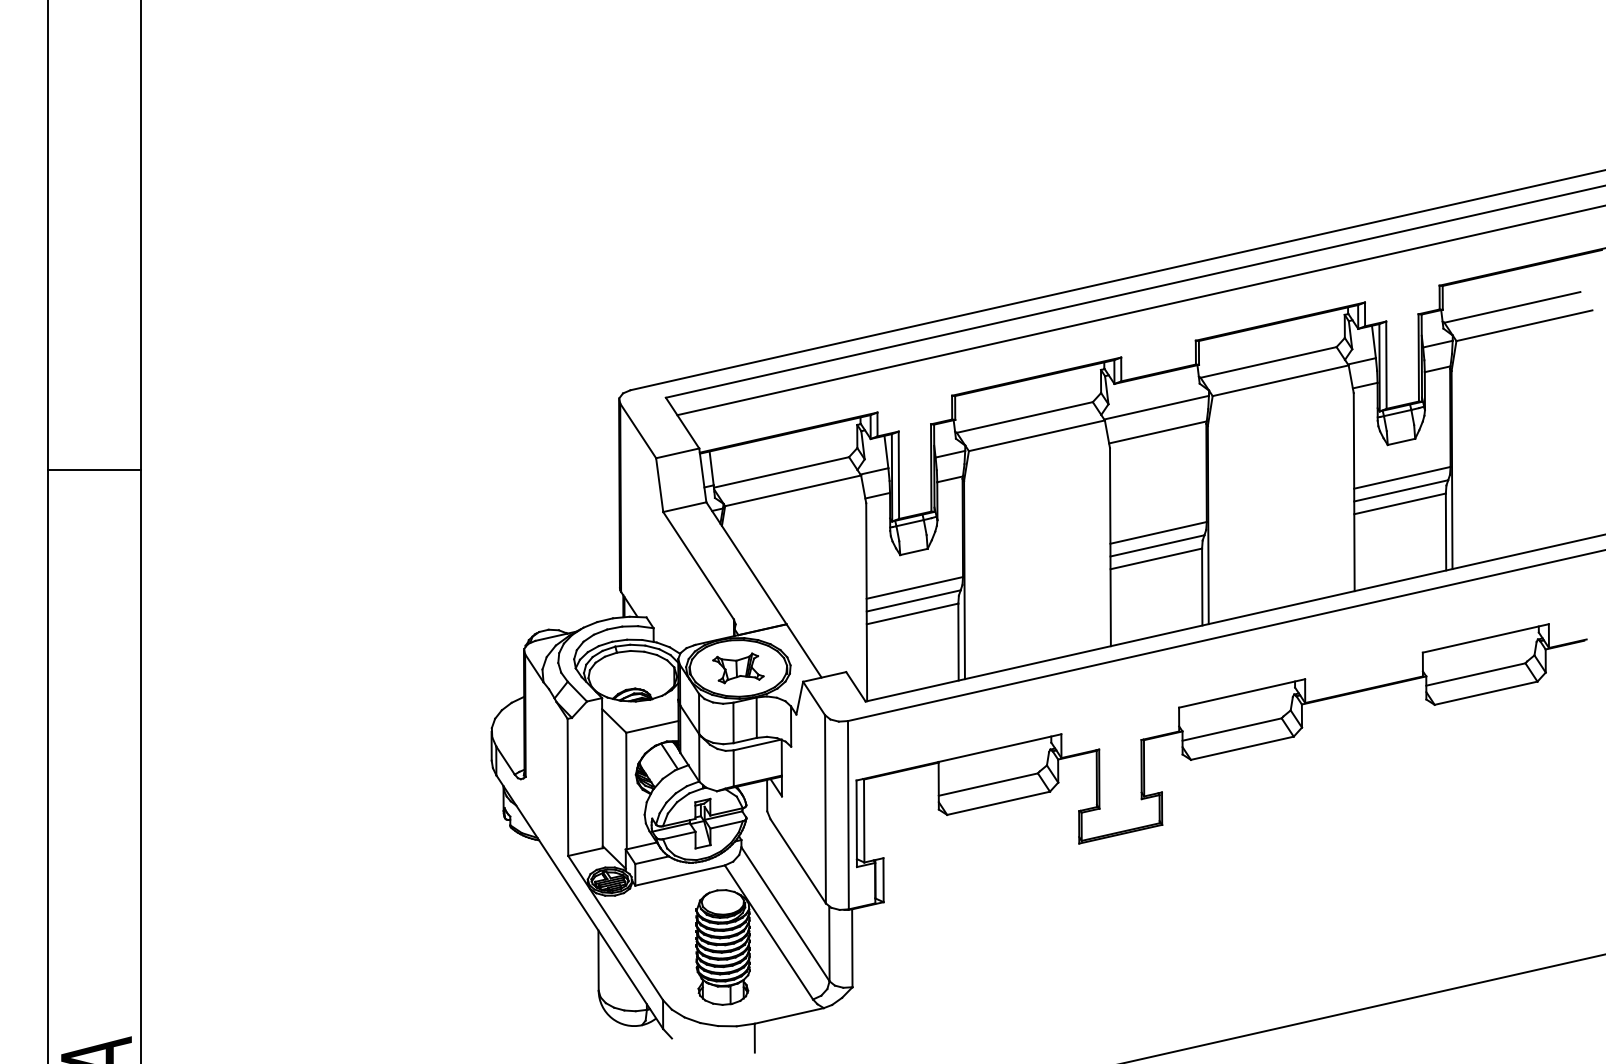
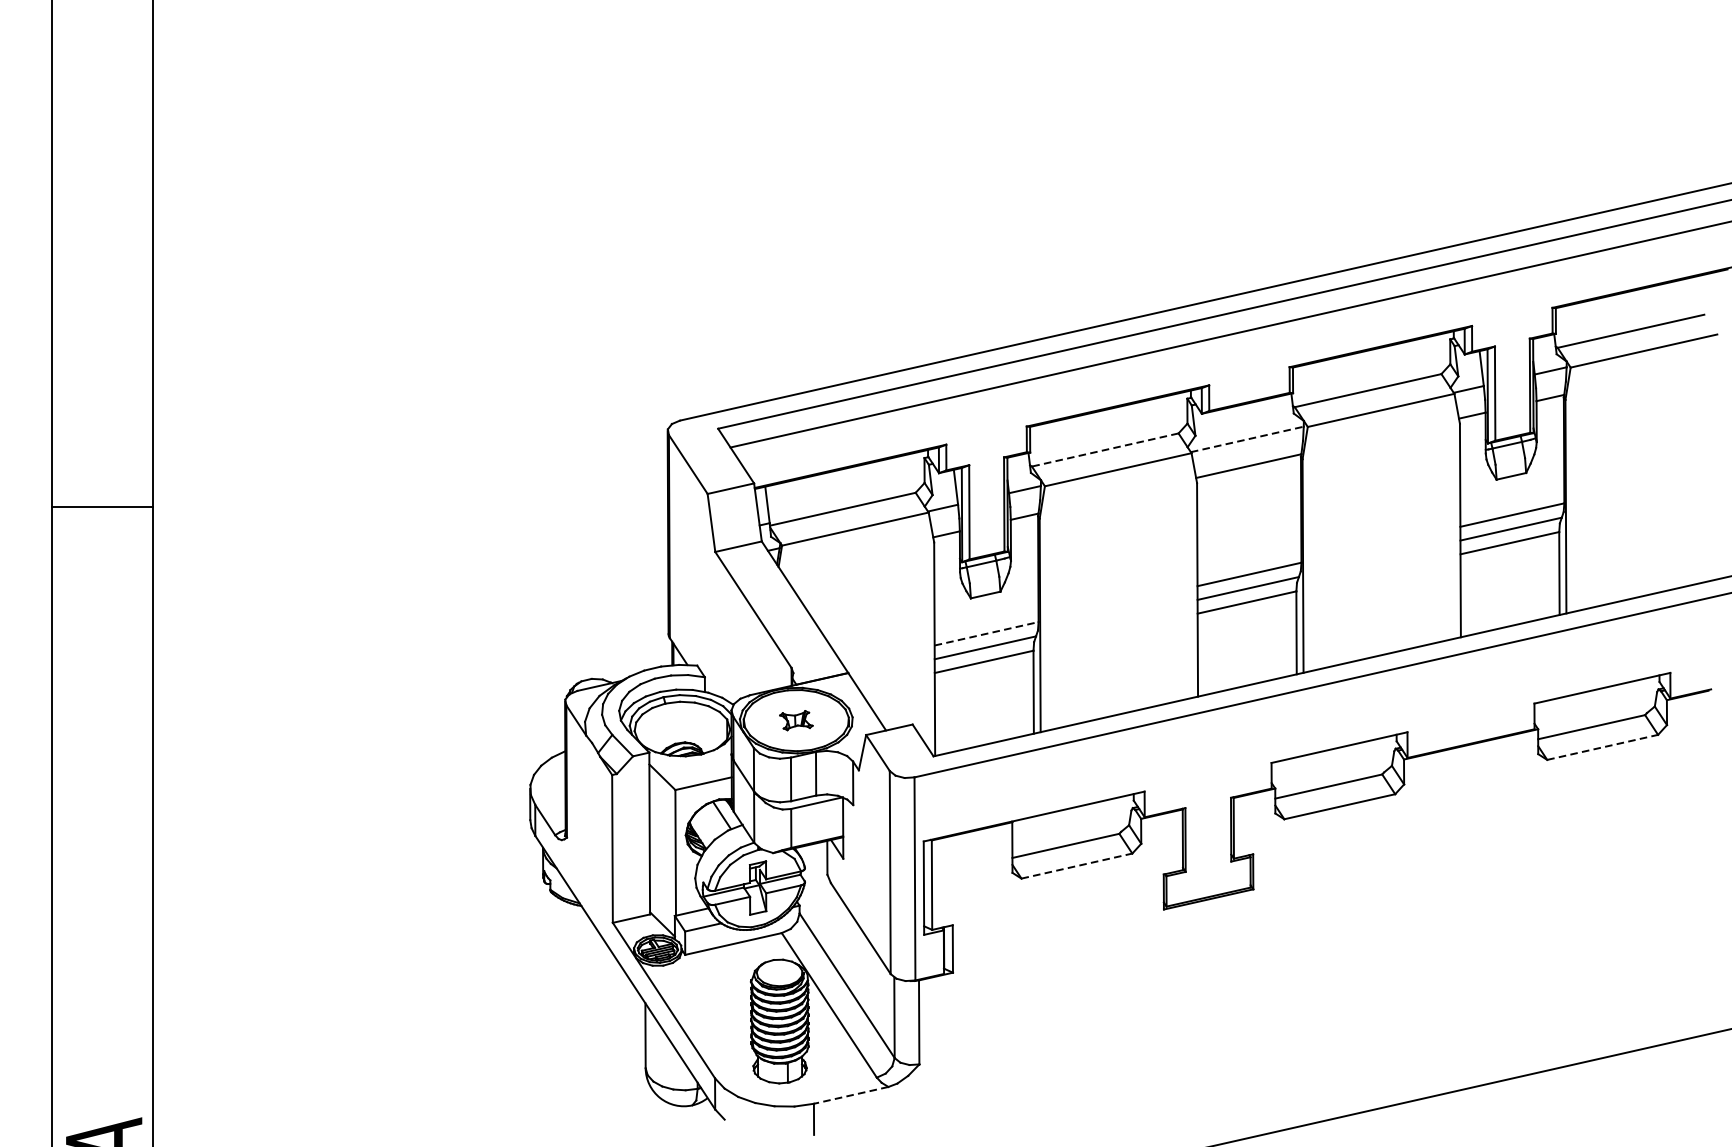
line: (1156, 407) -> (1247, 439), solid -> dashed
line: (1024, 417) -> (1104, 450), solid -> dashed
line: (915, 587) -> (987, 633), solid -> dashed
part: (738, 668) -> (796, 720), size x0.6
line: (1486, 693) -> (1603, 747), solid -> dashed
line: (998, 803) -> (1076, 866), solid -> dashed
line: (788, 1016) -> (850, 1095), solid -> dashed

